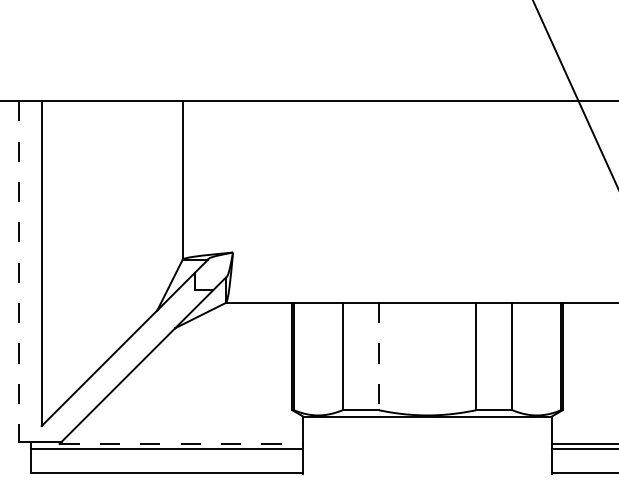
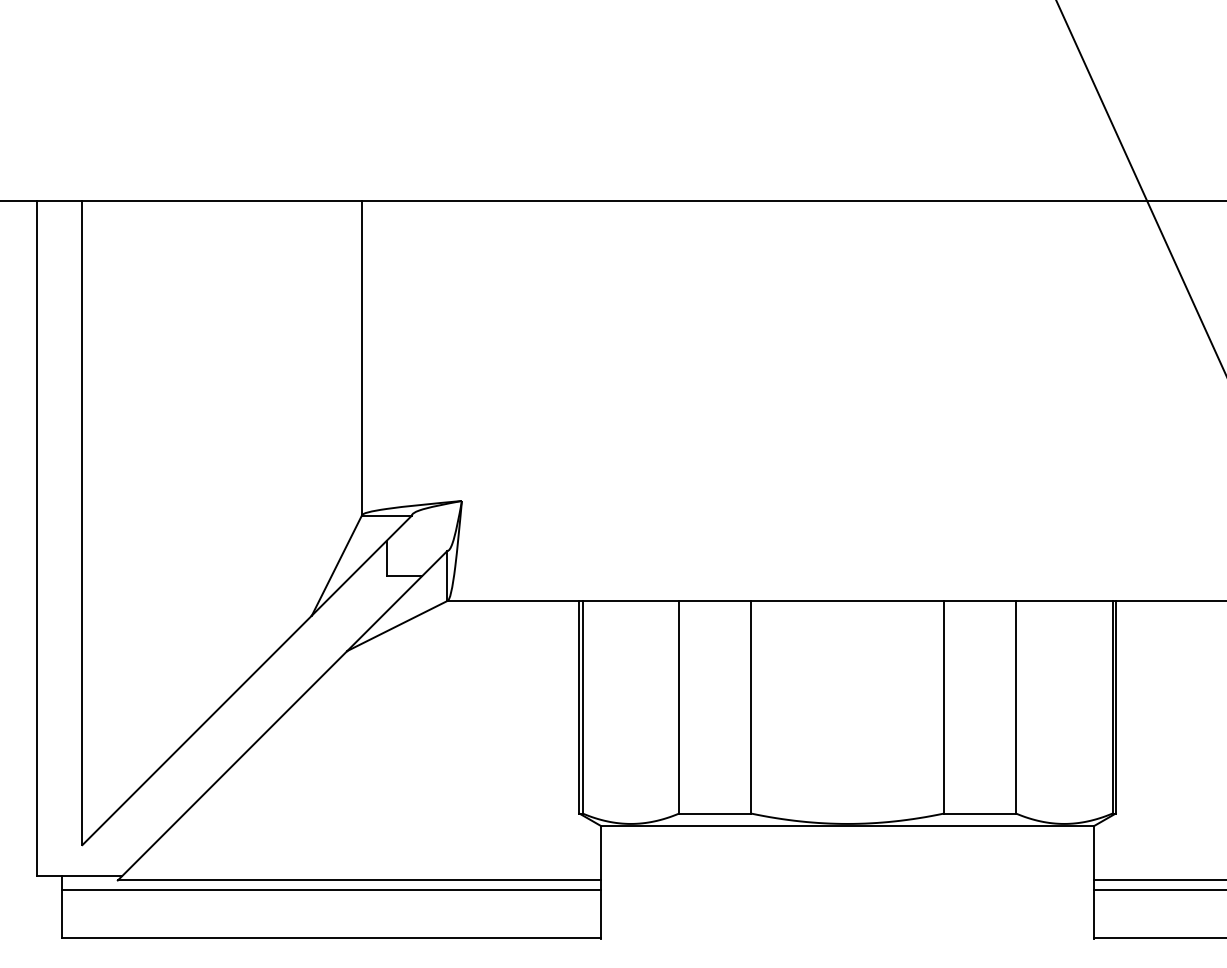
line: (18, 271) -> (36, 538), dashed -> solid
line: (378, 356) -> (750, 707), dashed -> solid
line: (181, 443) -> (359, 879), dashed -> solid

